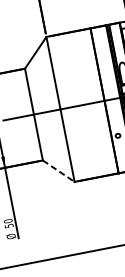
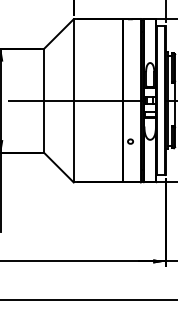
line: (59, 171) -> (59, 167), dashed -> solid

